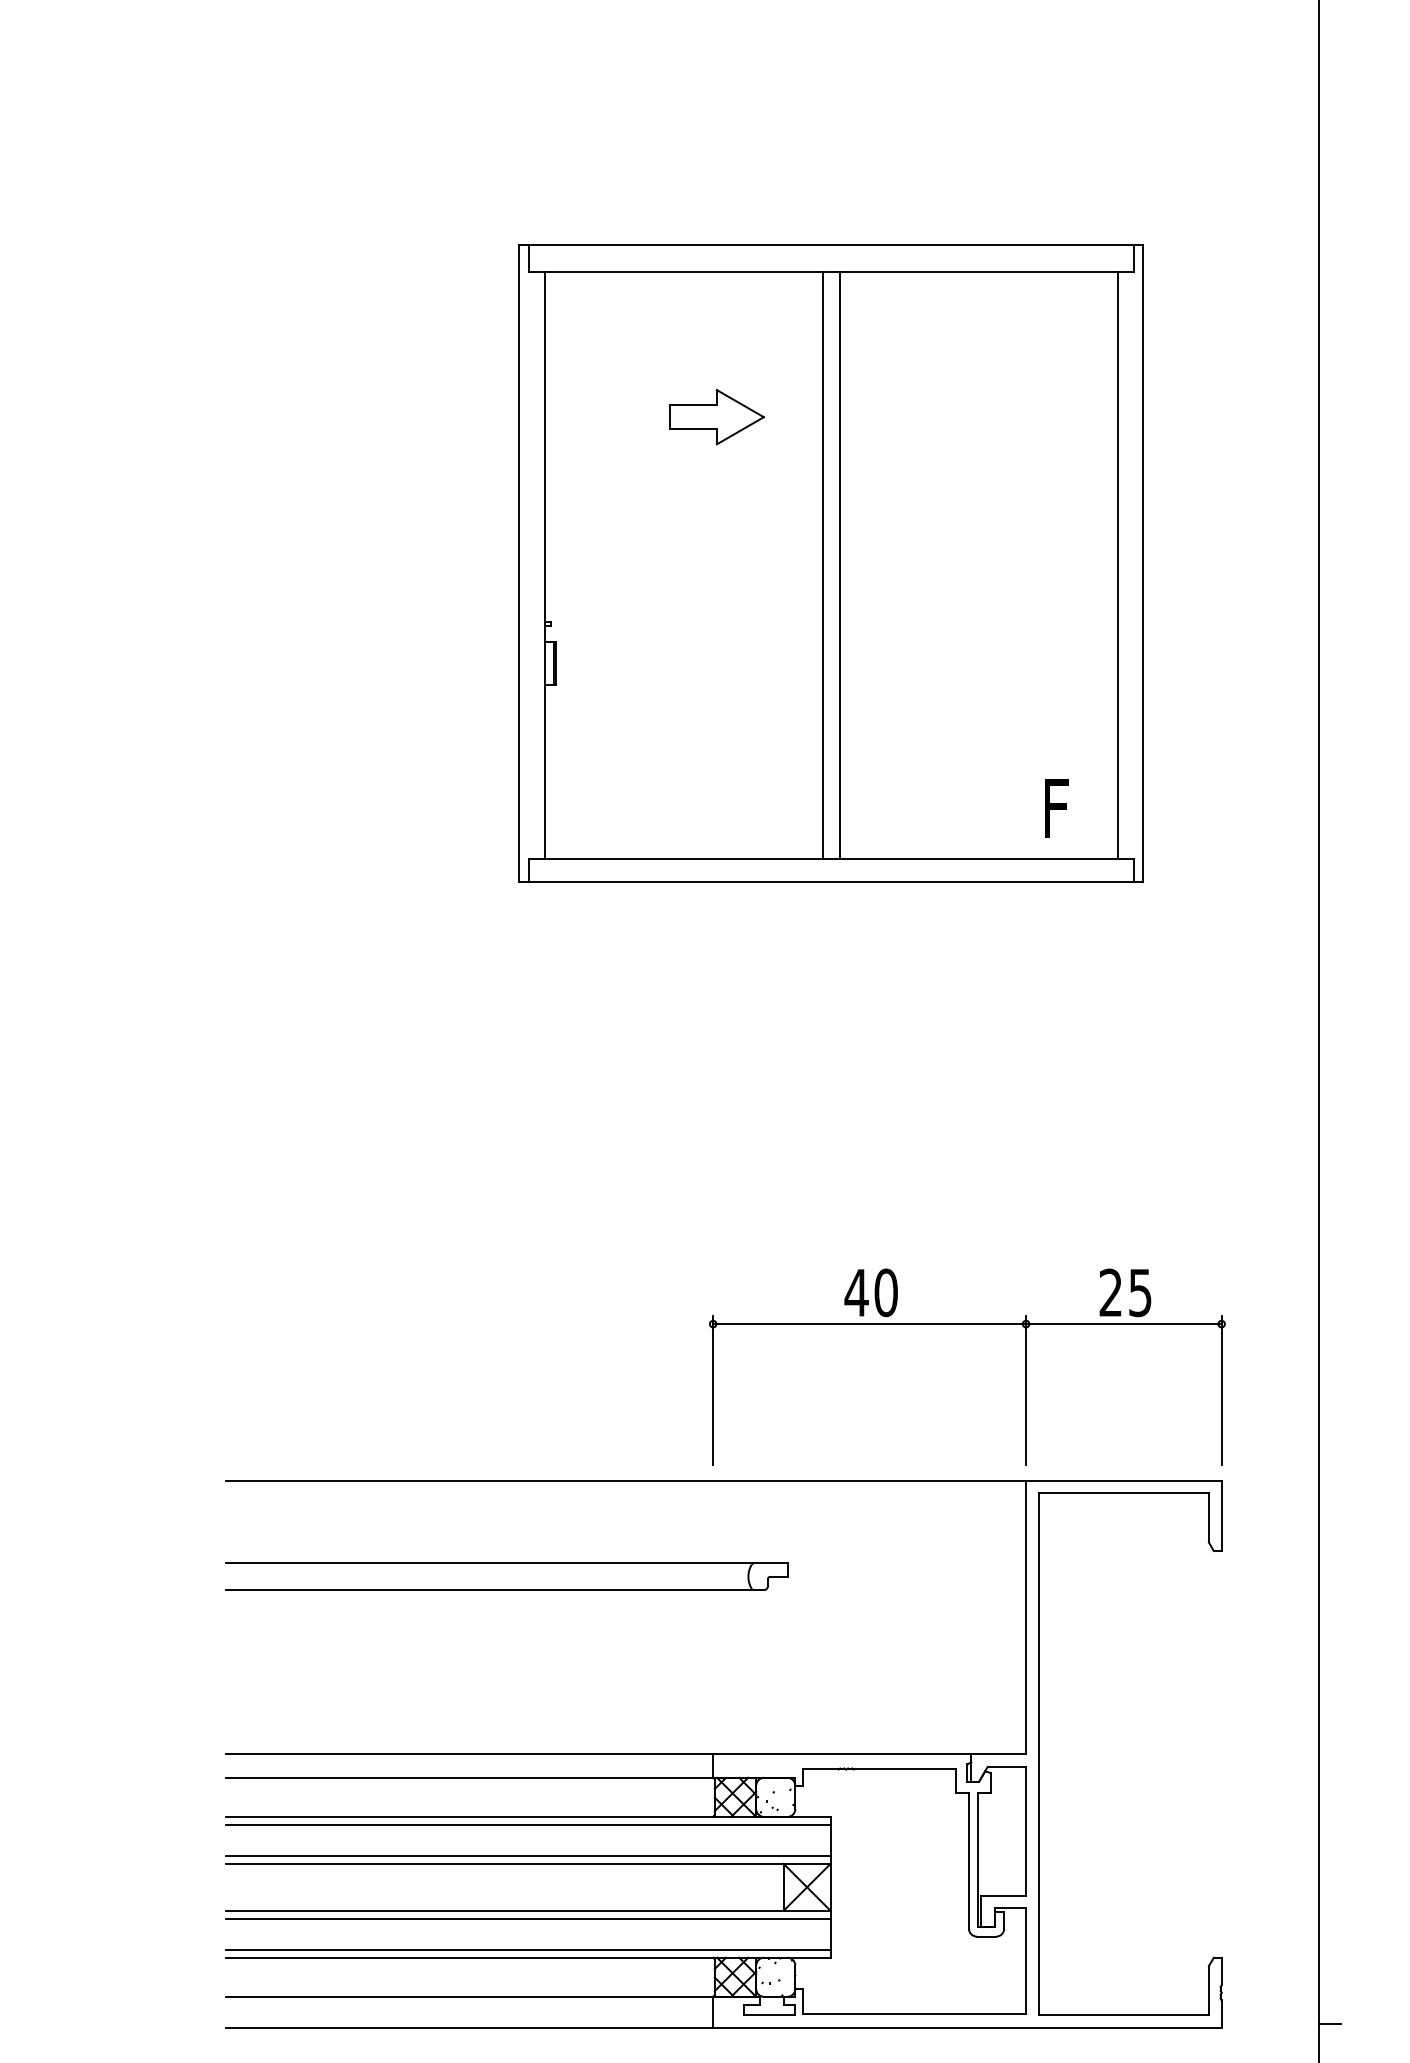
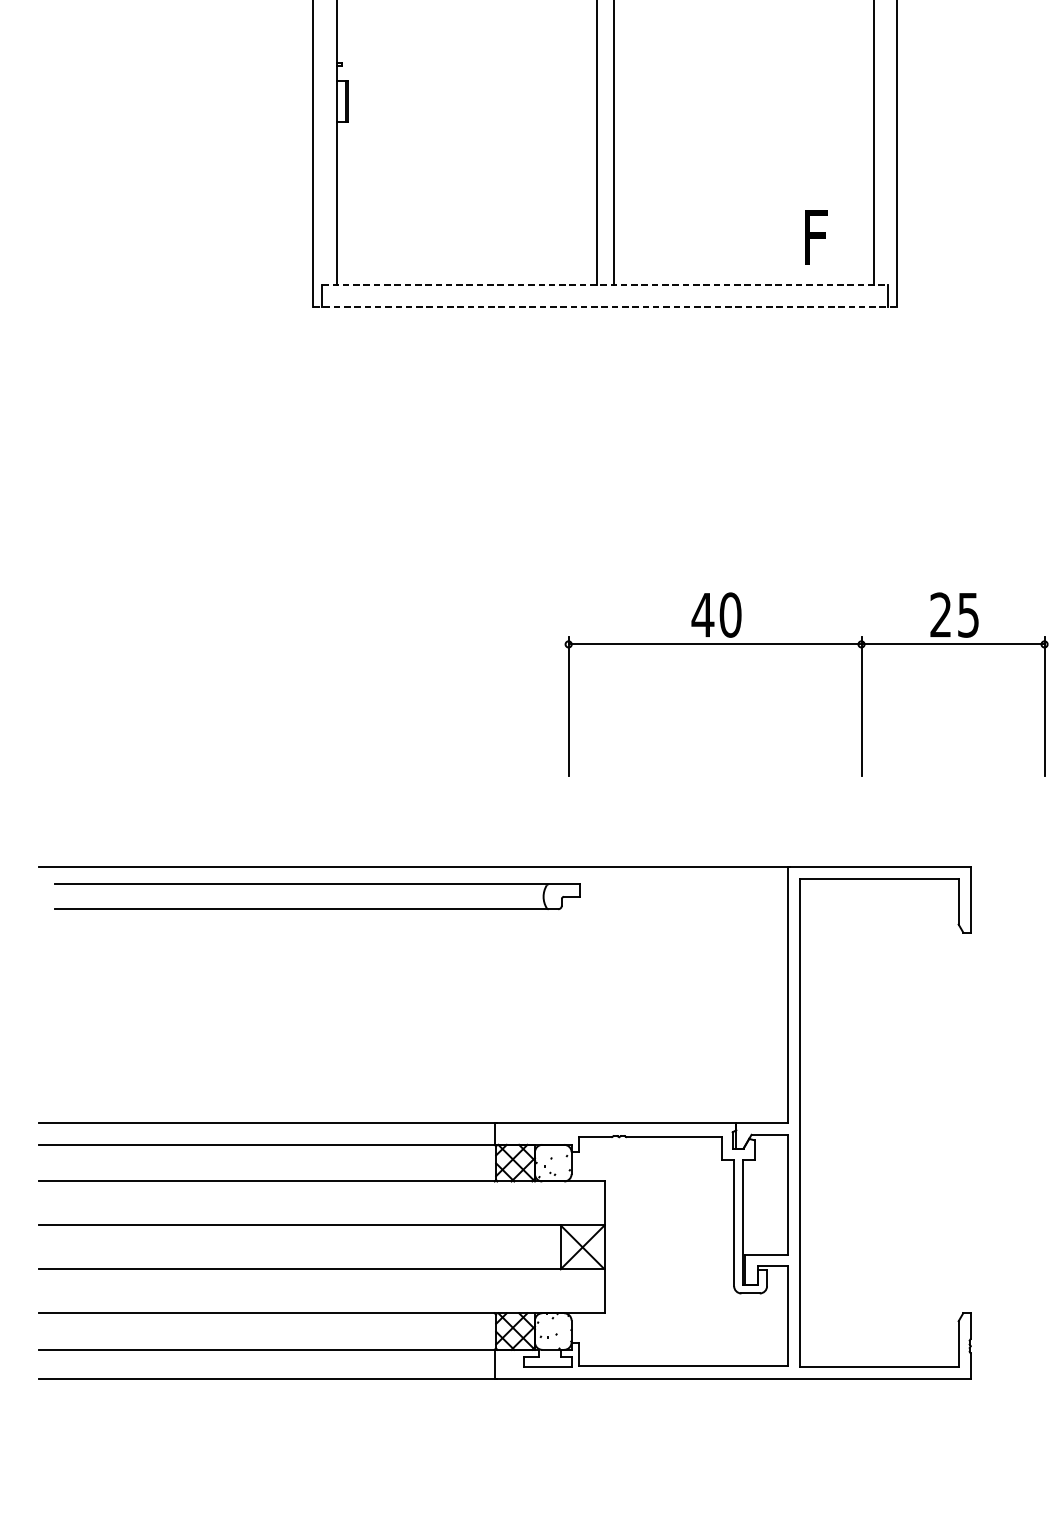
line: (831, 858) -> (605, 284), solid -> dashed
line: (831, 882) -> (605, 306), solid -> dashed
part: (967, 1324) -> (806, 644), moved
part: (506, 1563) -> (317, 884), moved
line: (528, 1824) -> (321, 1188), removed
line: (528, 1856) -> (321, 1218), removed
line: (528, 1918) -> (321, 1276), removed
line: (528, 1949) -> (321, 1305), removed

